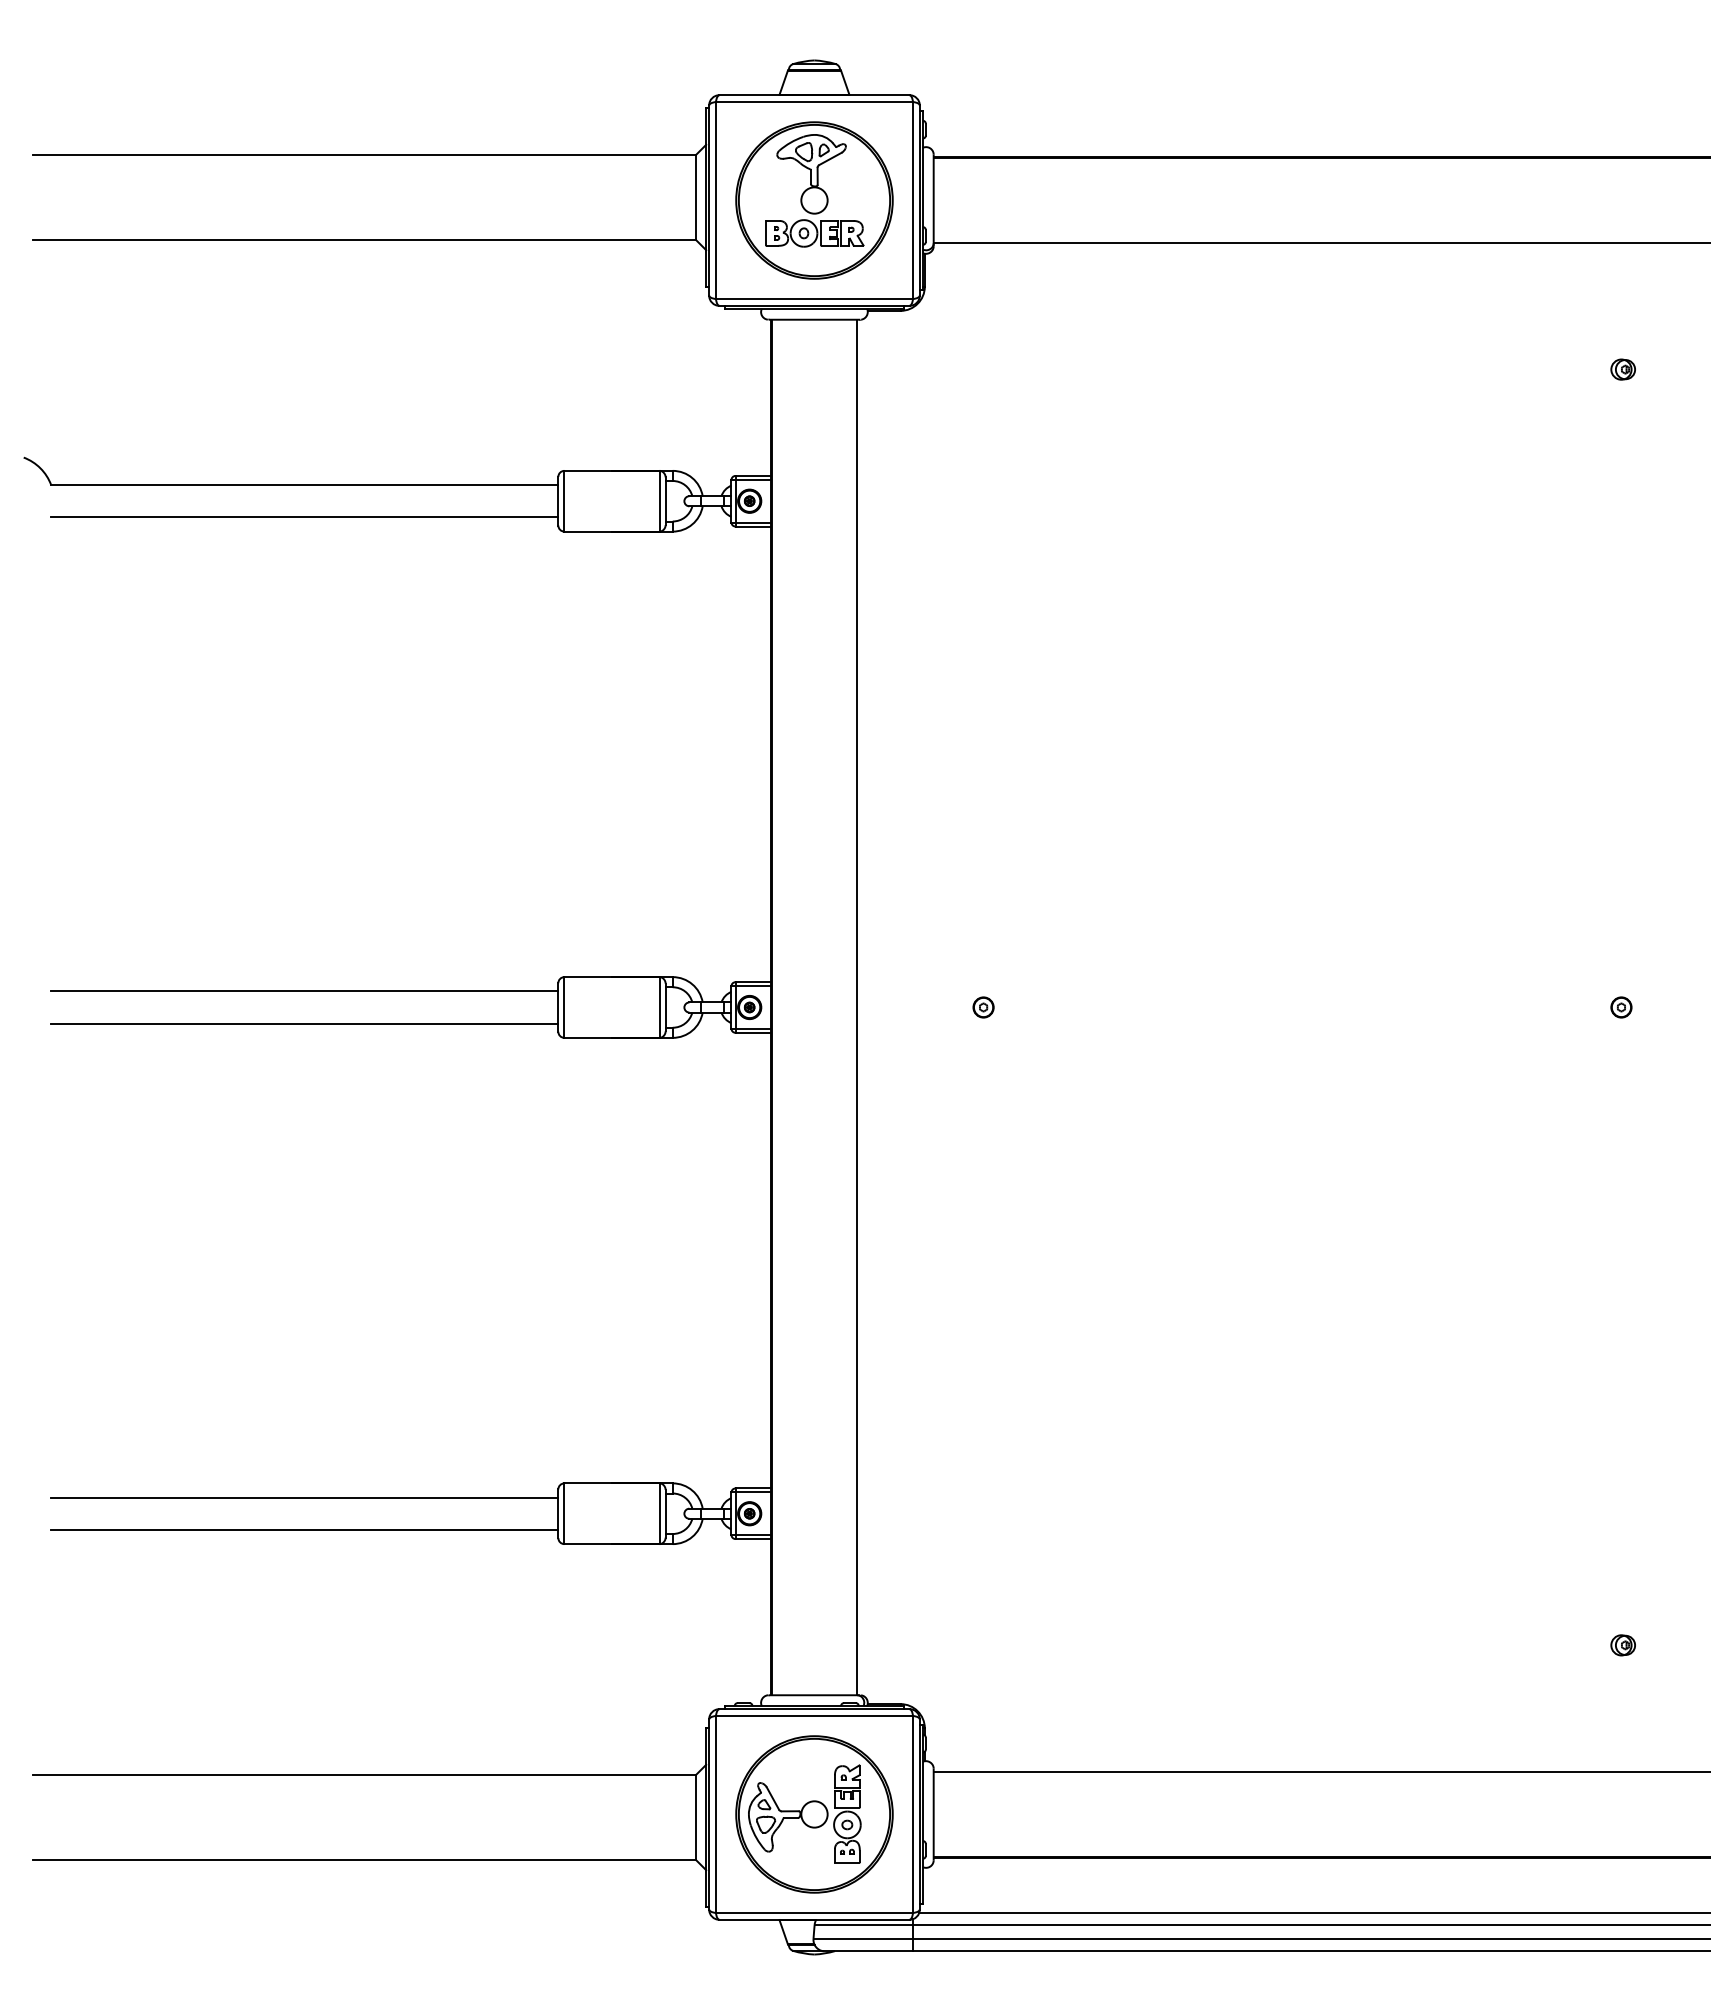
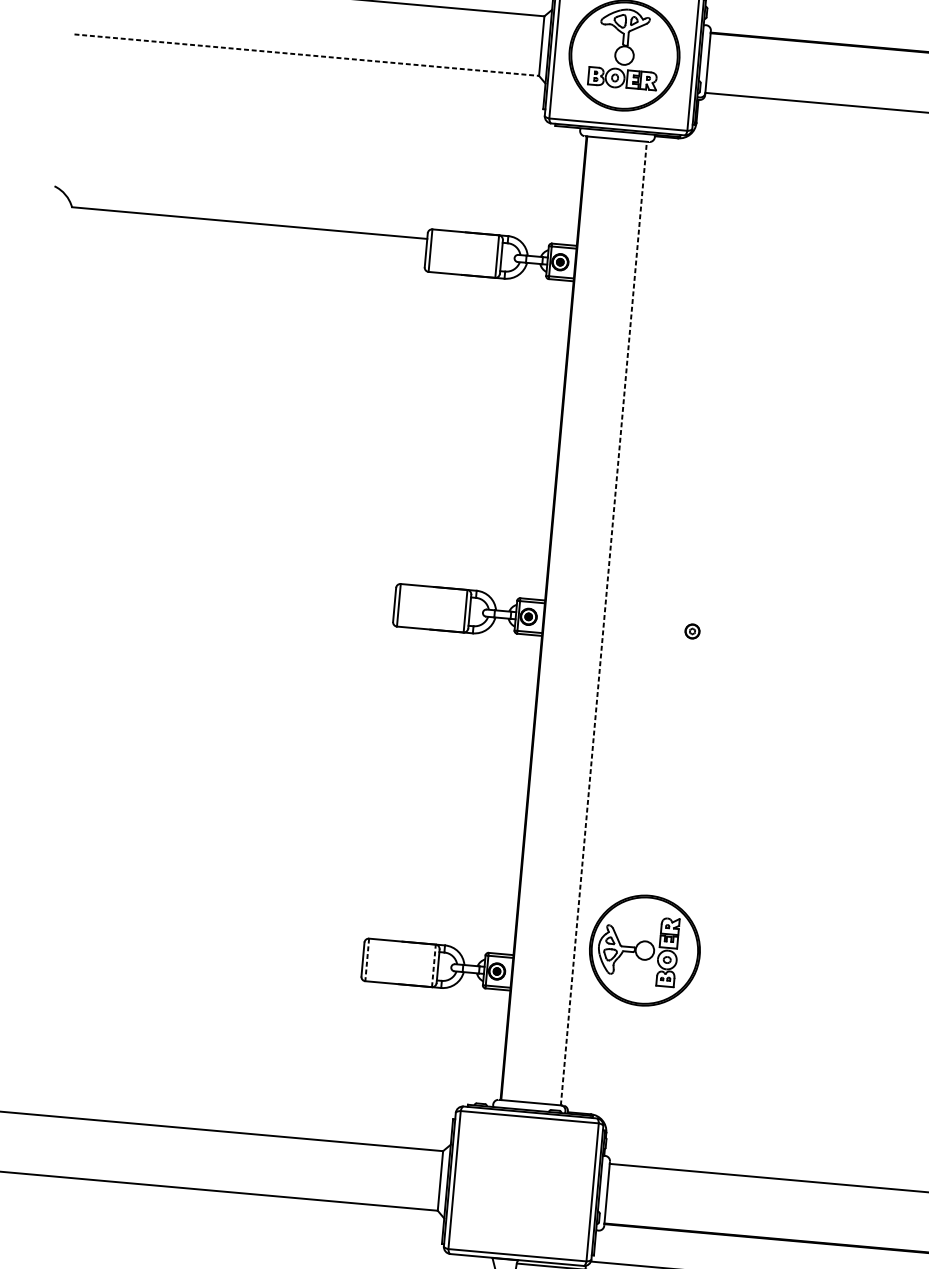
line: (364, 240) -> (306, 55), solid -> dashed
line: (304, 517) -> (247, 245), removed
line: (304, 991) -> (217, 577), removed
line: (857, 1007) -> (604, 623), solid -> dashed
line: (304, 1023) -> (215, 600), removed
line: (304, 1497) -> (186, 932), removed
line: (659, 1513) -> (433, 965), solid -> dashed
line: (564, 1514) -> (367, 960), solid -> dashed
line: (304, 1529) -> (184, 954), removed
part: (814, 1814) -> (644, 950), moved

